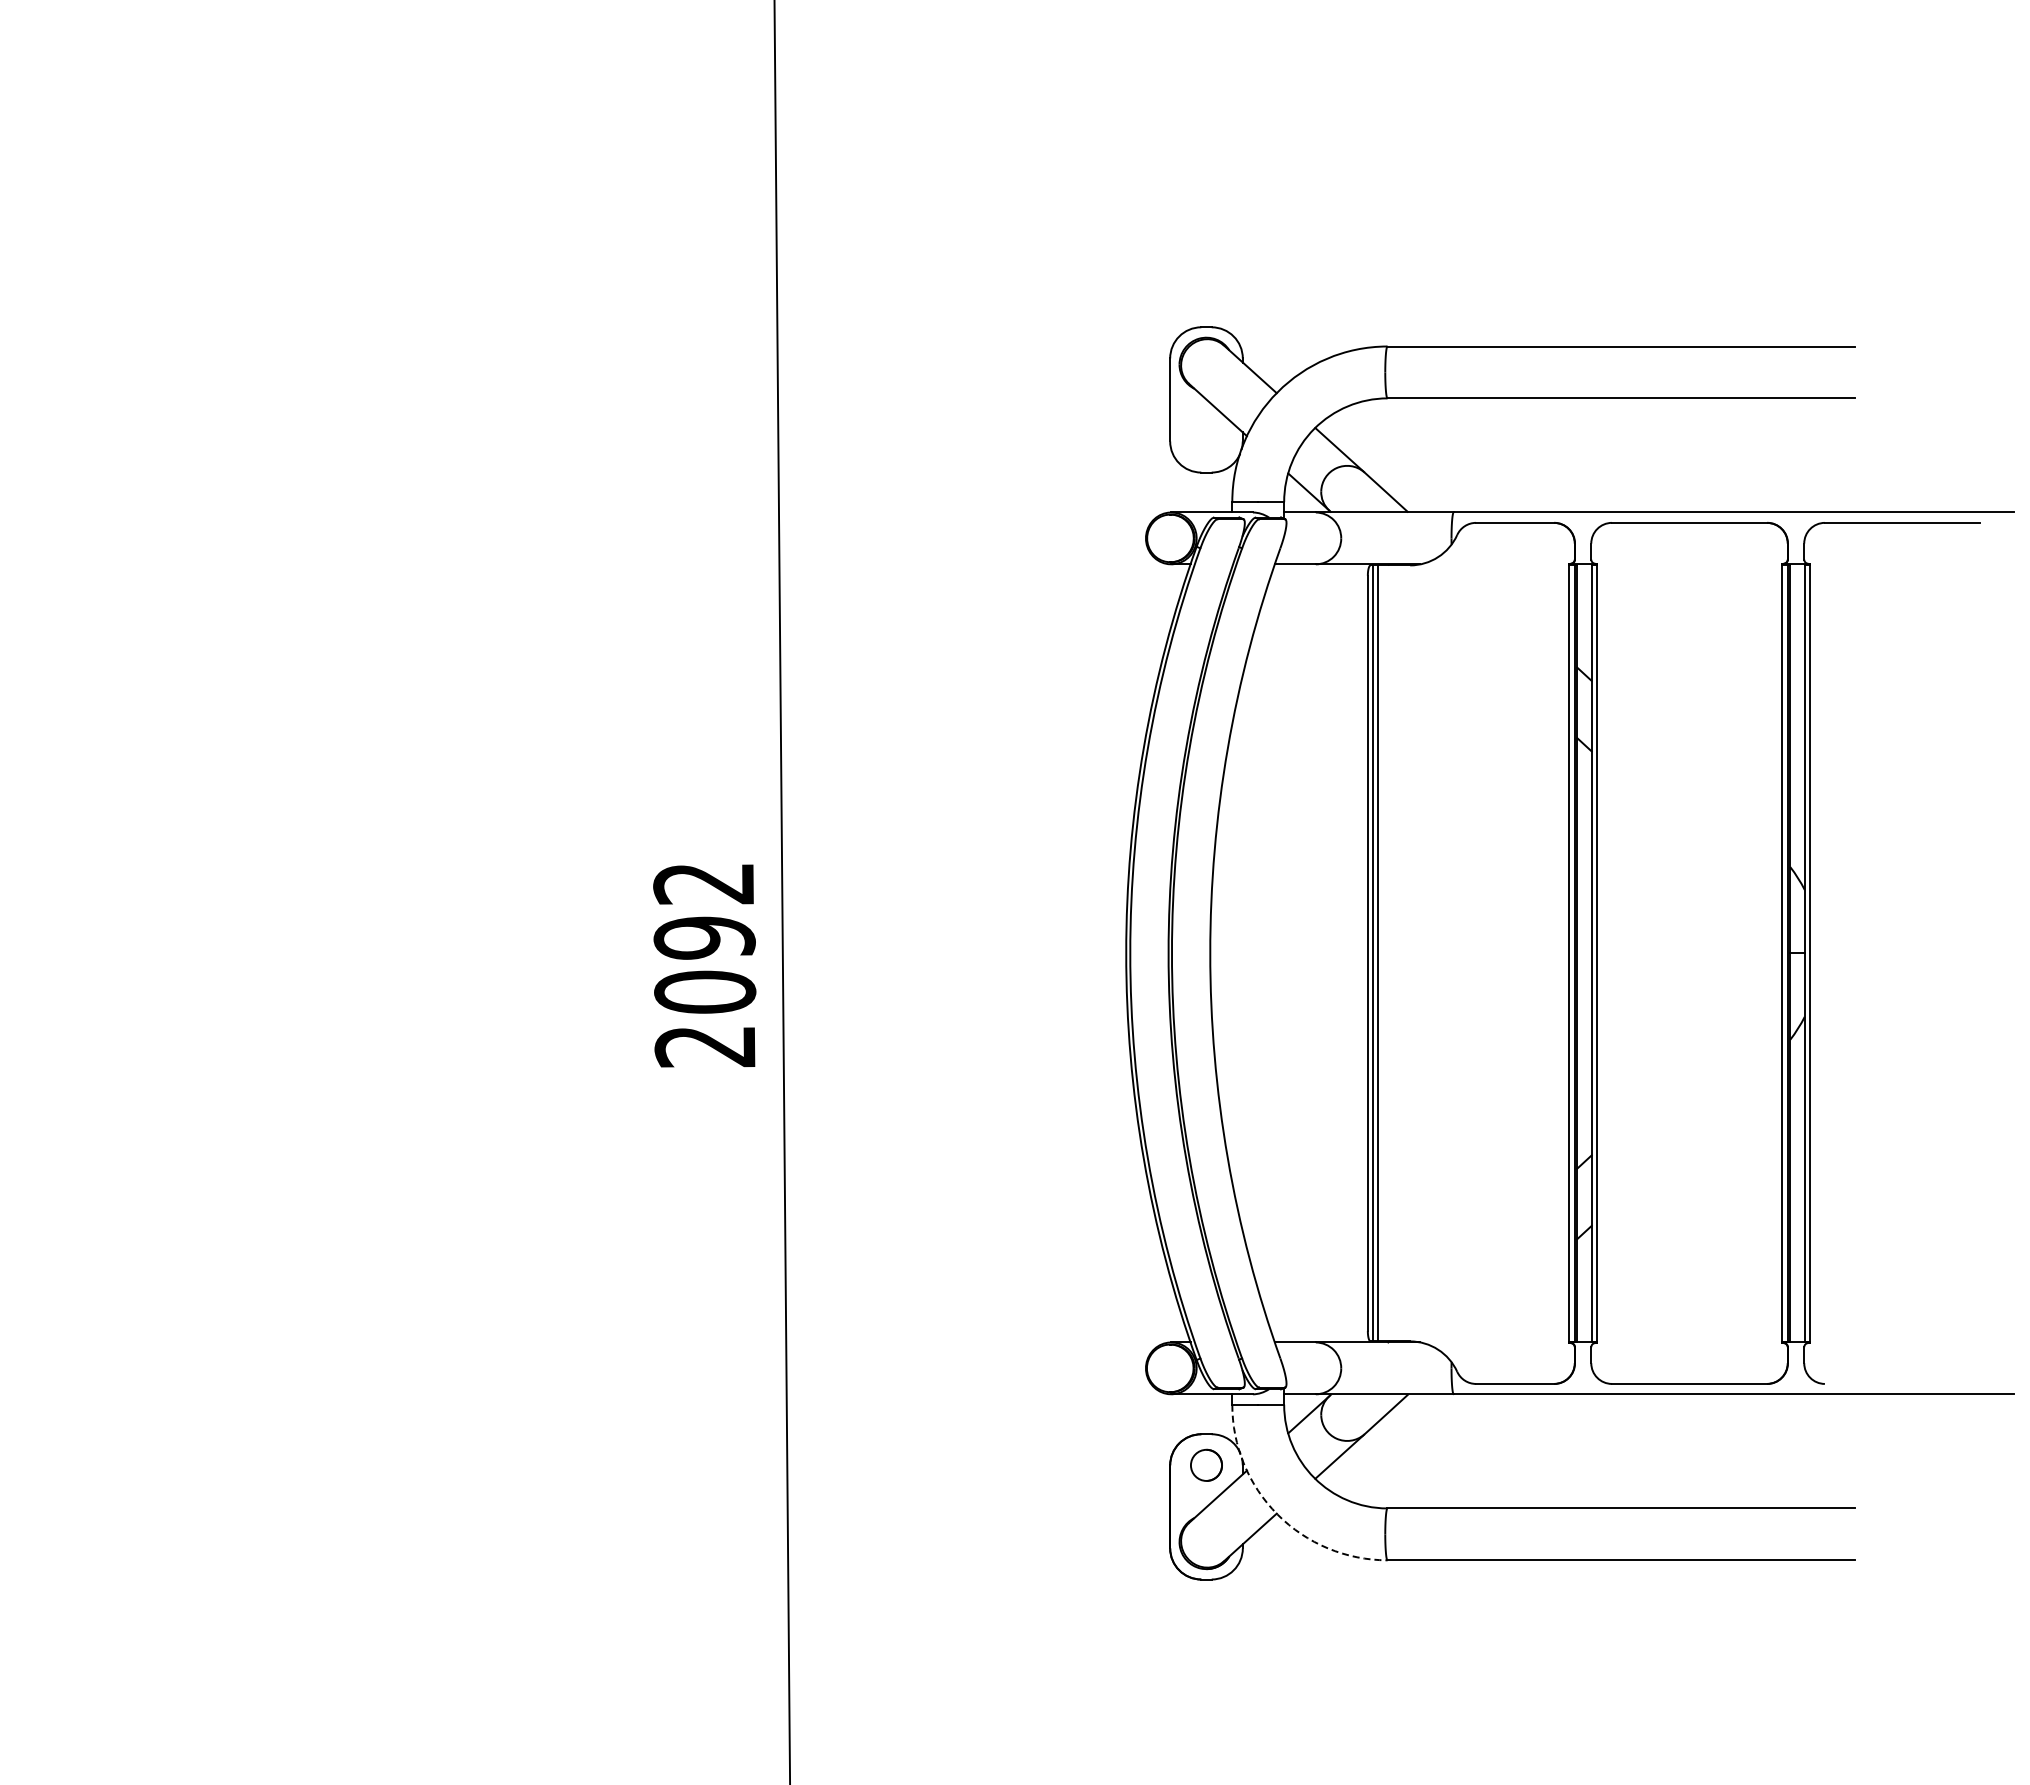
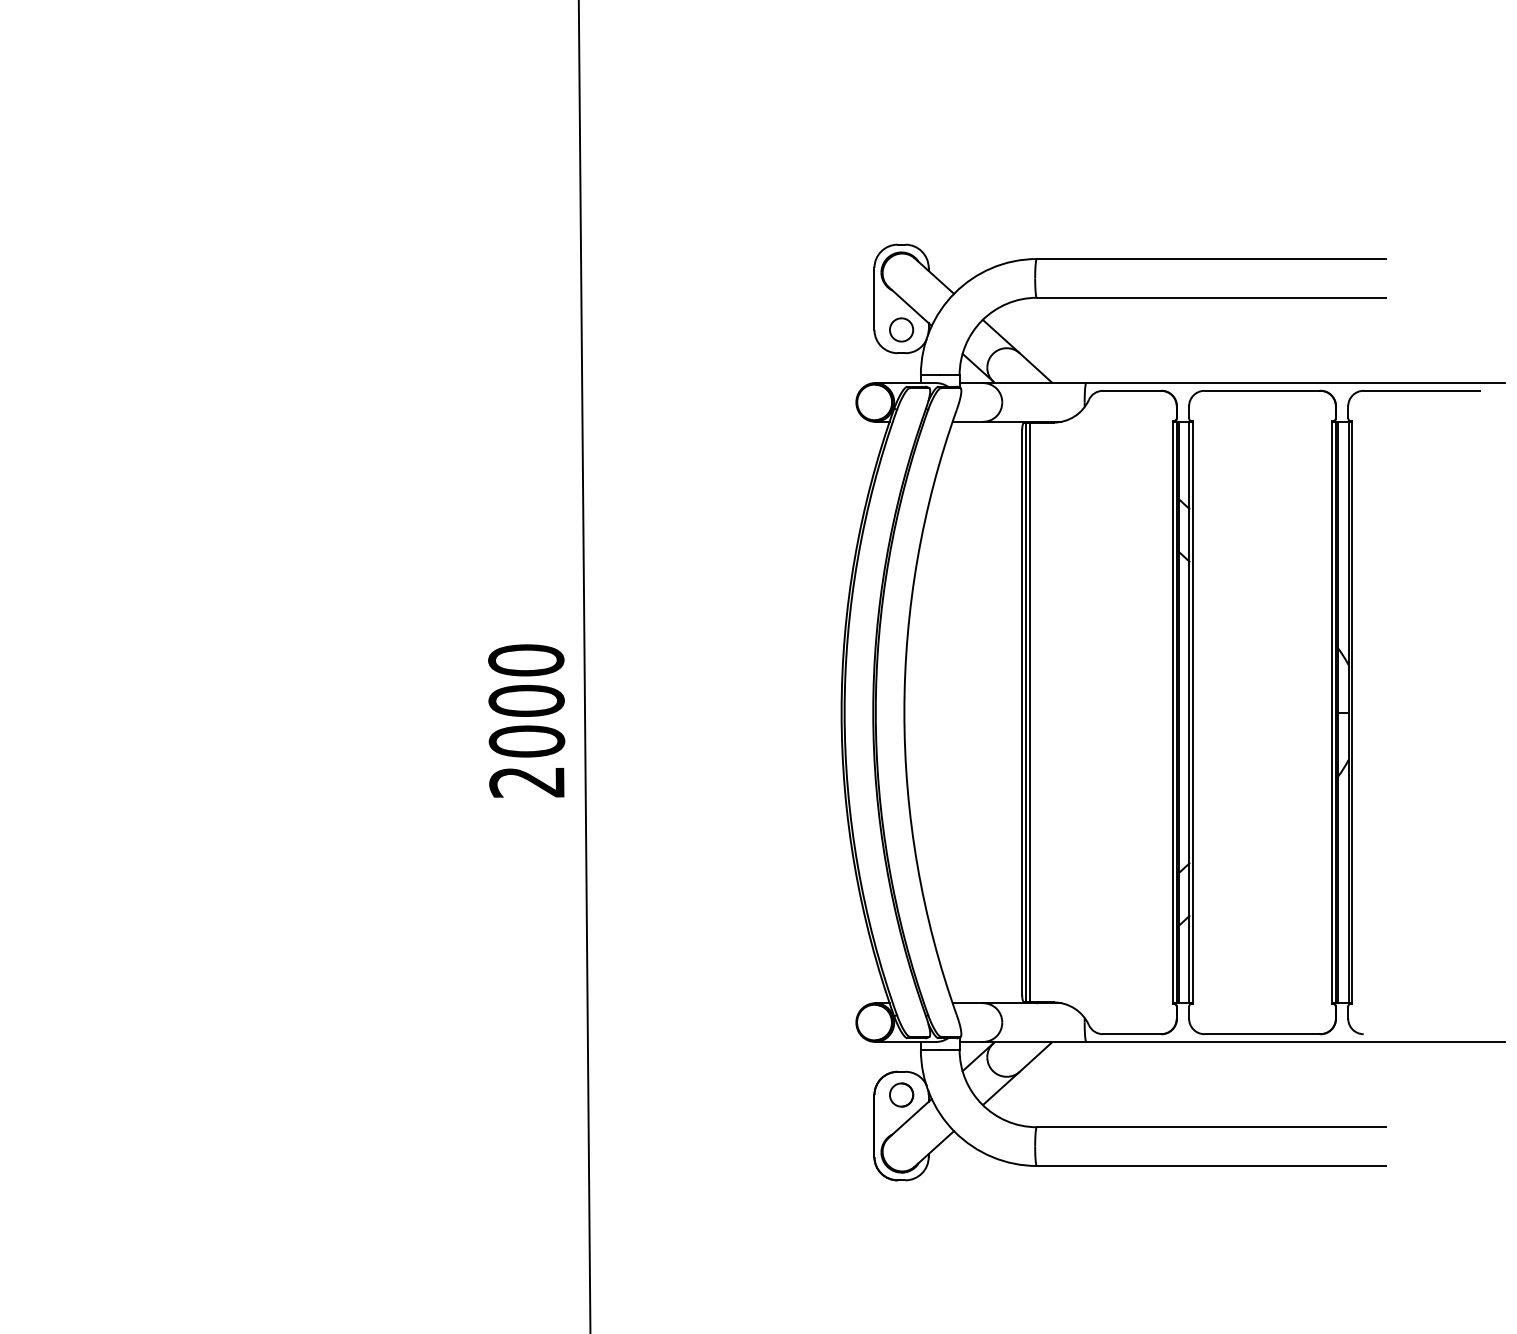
circle: (1206, 441) -> (901, 330), added
text: (704, 910) -> (526, 680), 2092 -> 2000
arc: (1277, 1514) -> (954, 1131), dashed -> solid

